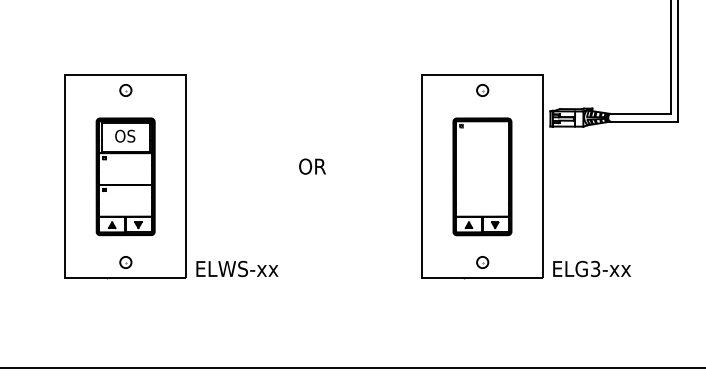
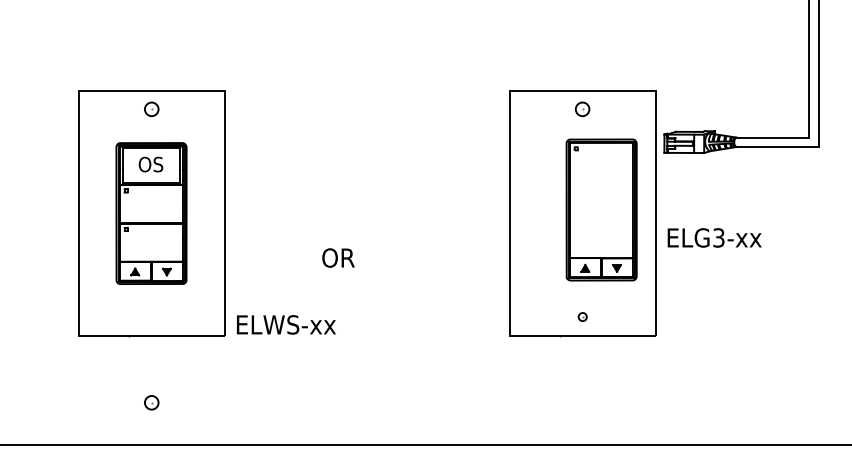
text: (312, 166) -> (338, 257), moved
part: (482, 176) -> (601, 209), moved
part: (125, 262) -> (151, 402), moved
part: (482, 262) -> (582, 317), size x0.6
text: (591, 268) -> (713, 237), moved

